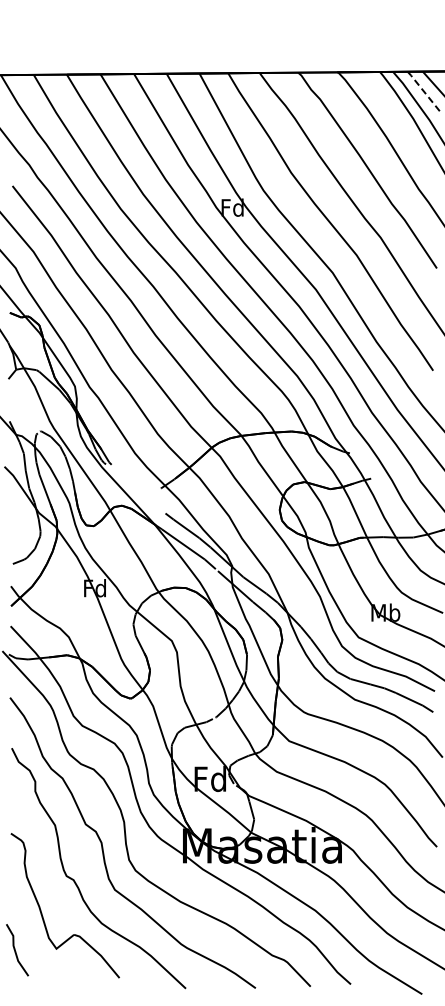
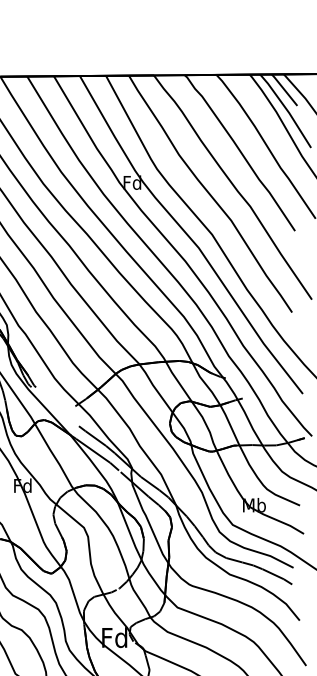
line: (422, 90) -> (283, 89), dashed -> solid

